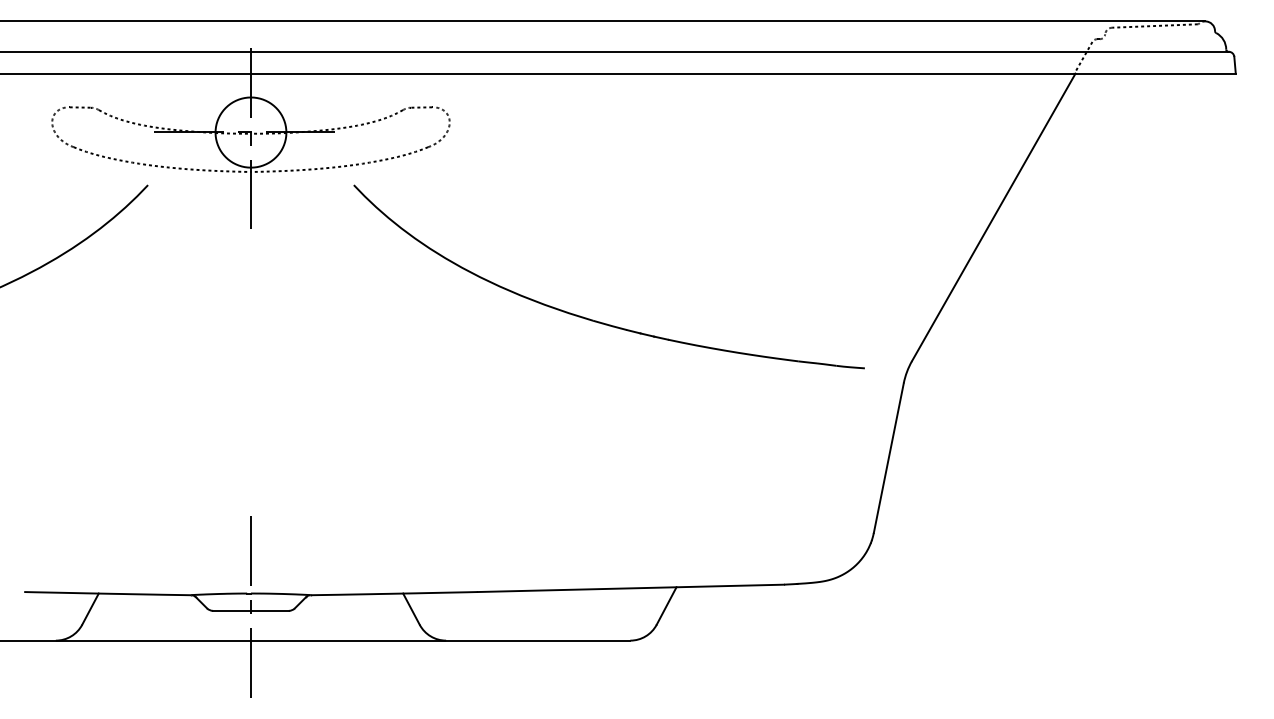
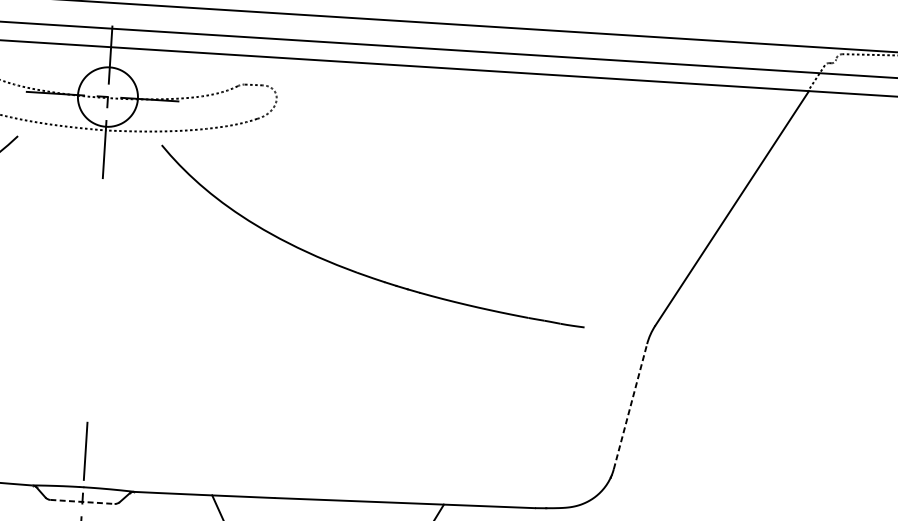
part: (593, 319) -> (357, 271), moved
line: (888, 457) -> (630, 406), solid -> dashed
line: (250, 610) -> (82, 501), solid -> dashed

